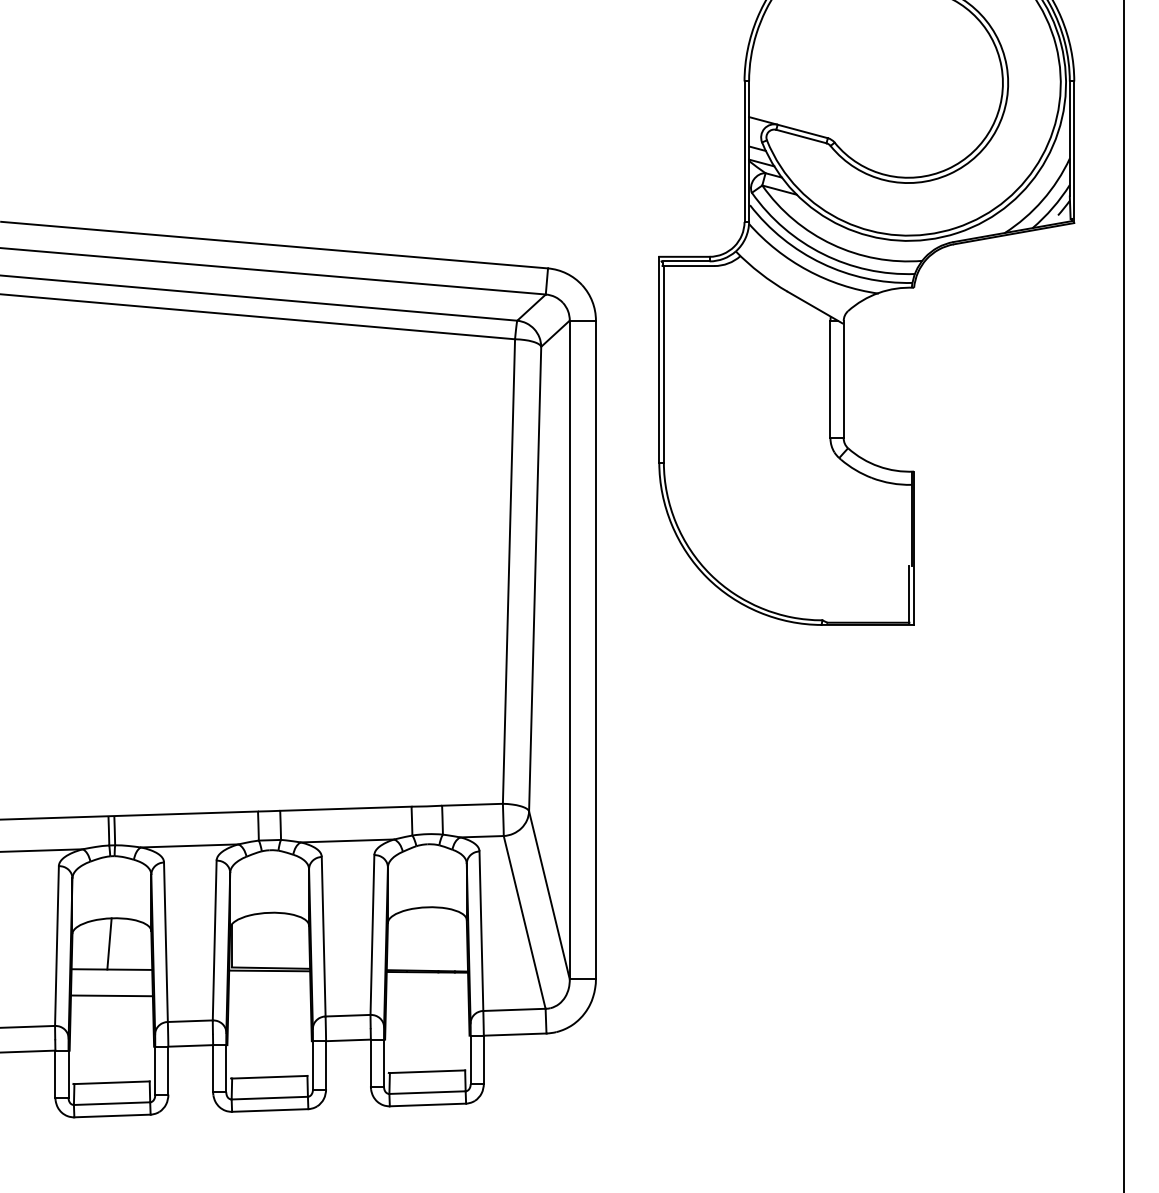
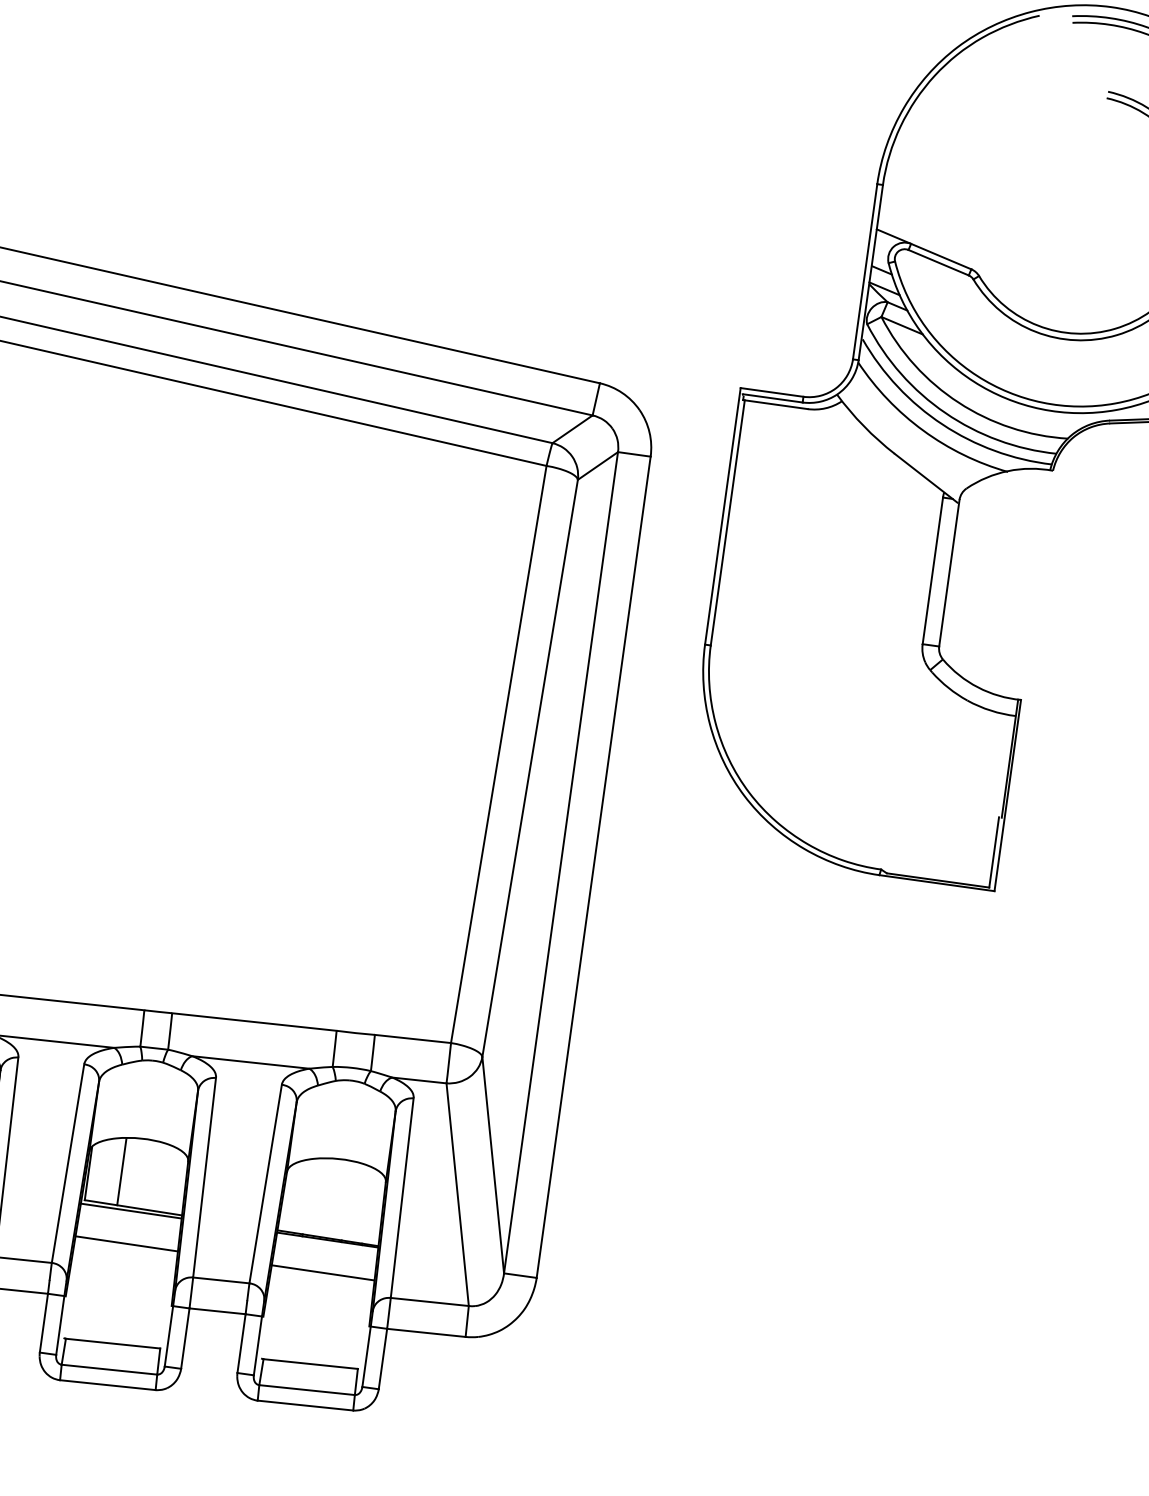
line: (257, 940) -> (121, 1171), added
line: (269, 996) -> (126, 1242), added
line: (427, 998) -> (323, 1272), added

